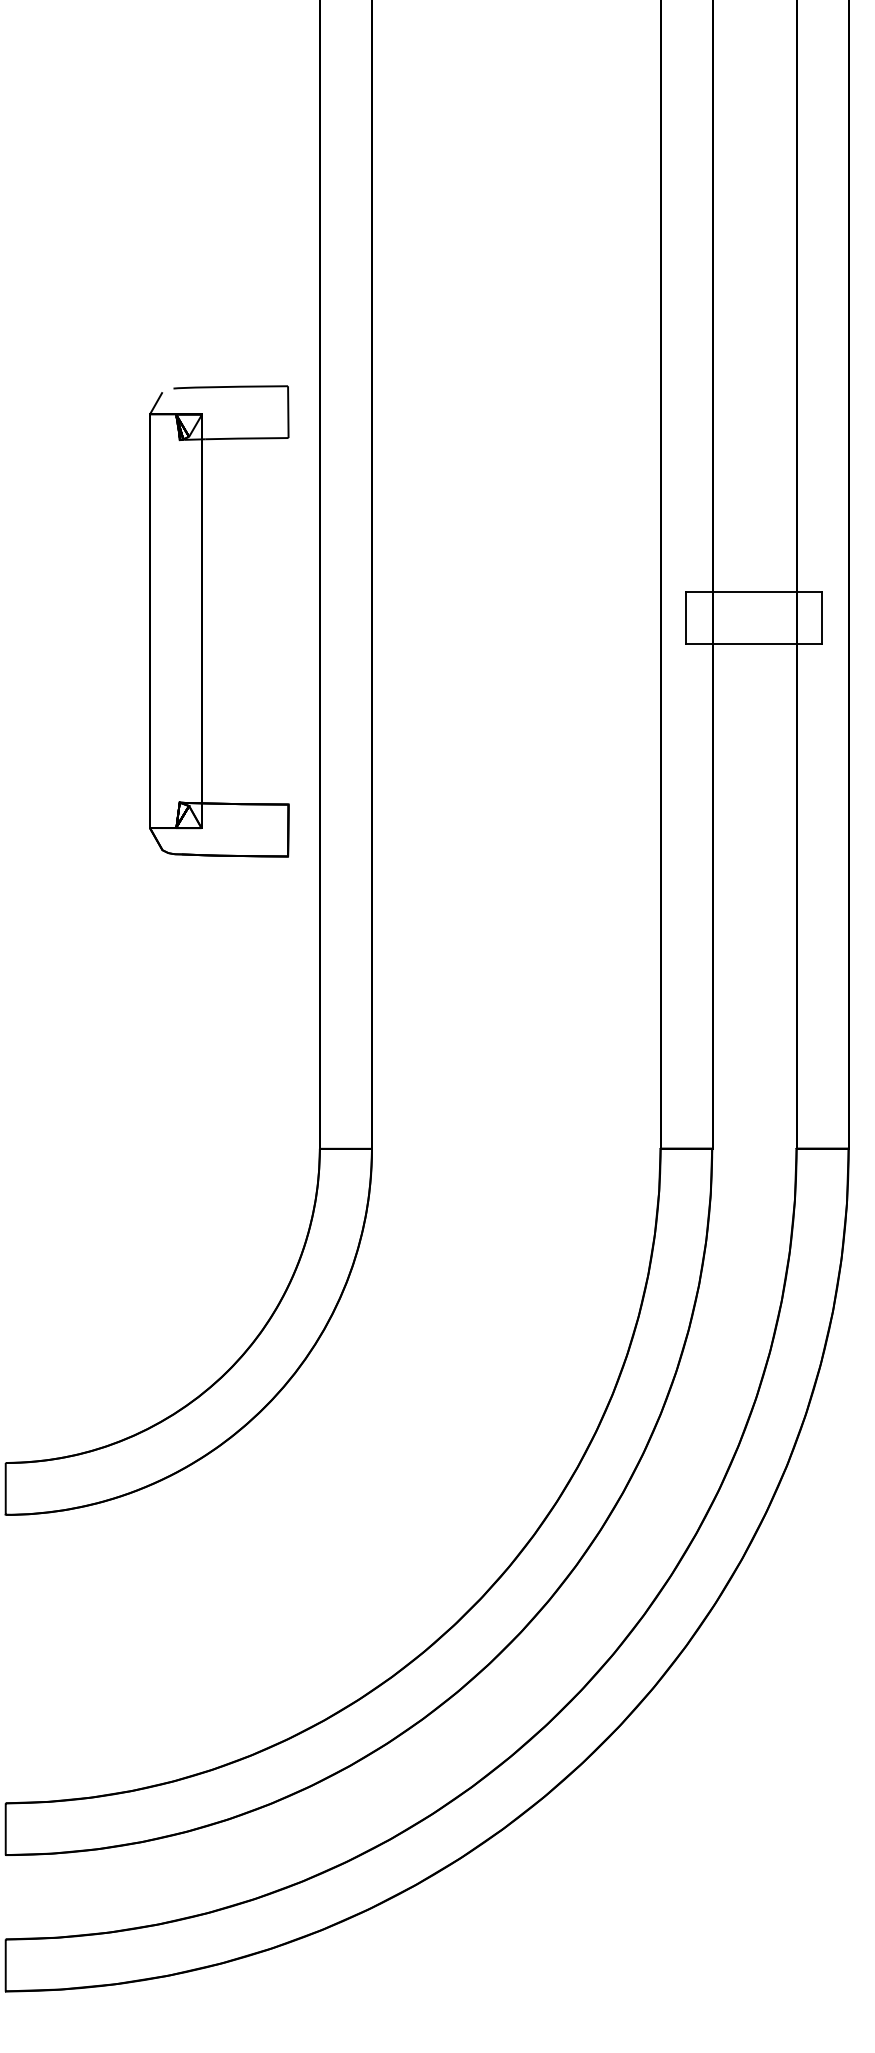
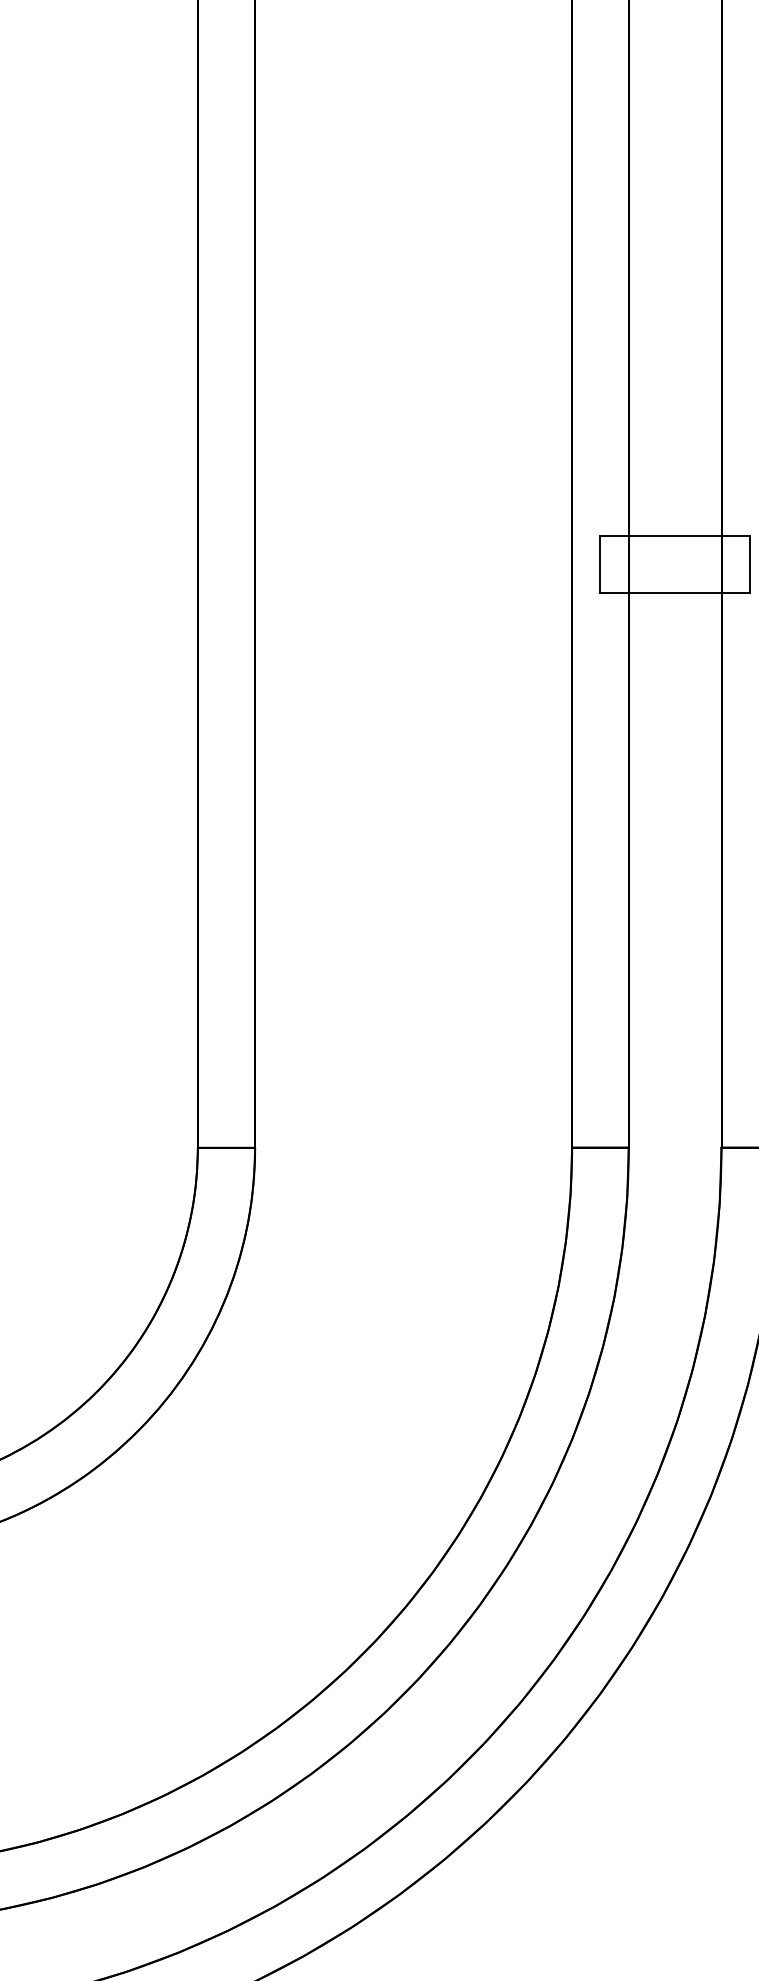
part: (202, 621) -> (68, 568), removed

